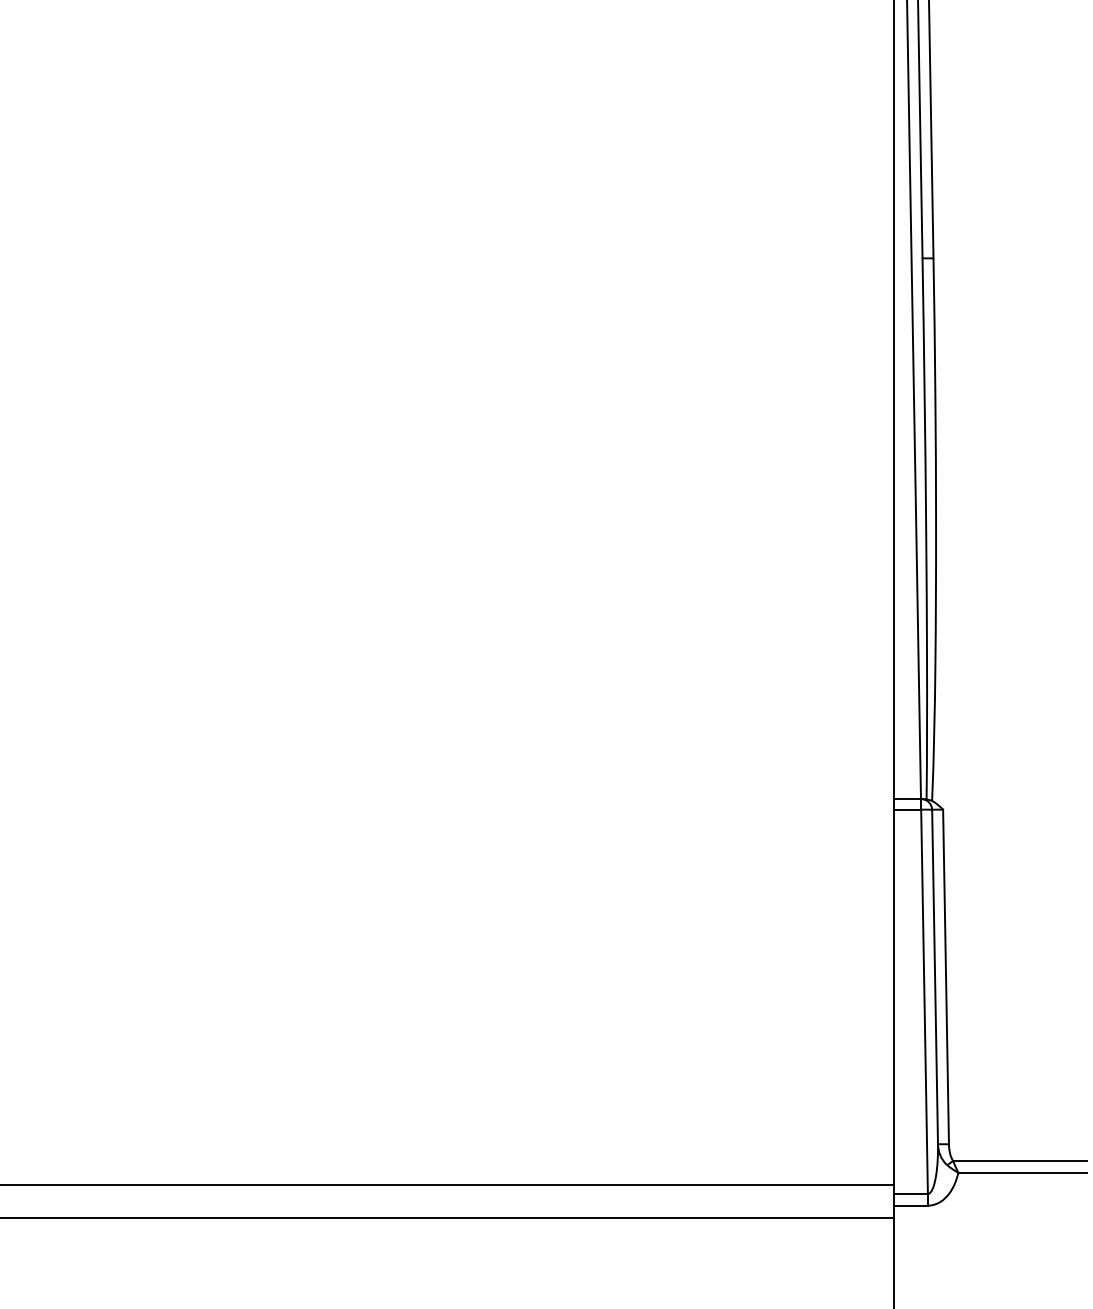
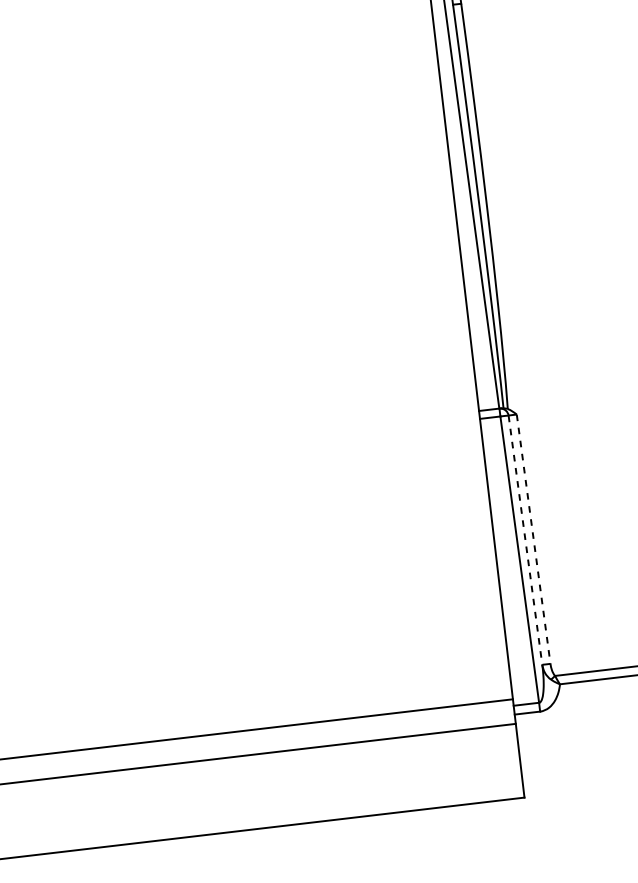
line: (935, 977) -> (525, 540), solid -> dashed
line: (946, 977) -> (534, 539), solid -> dashed

